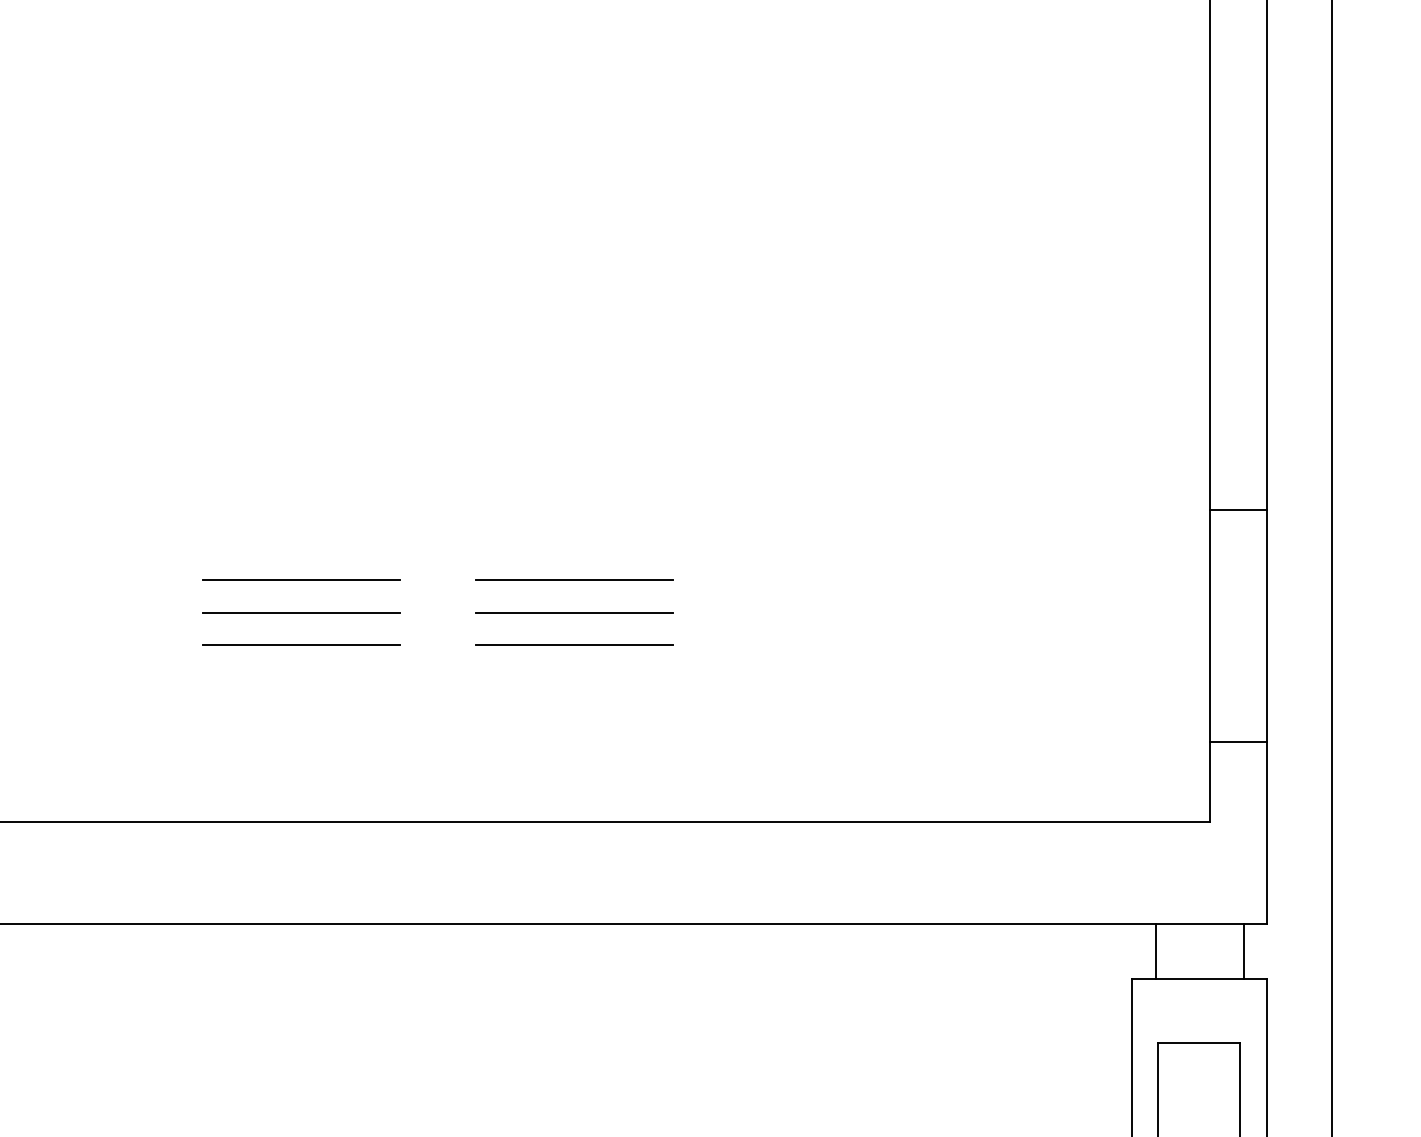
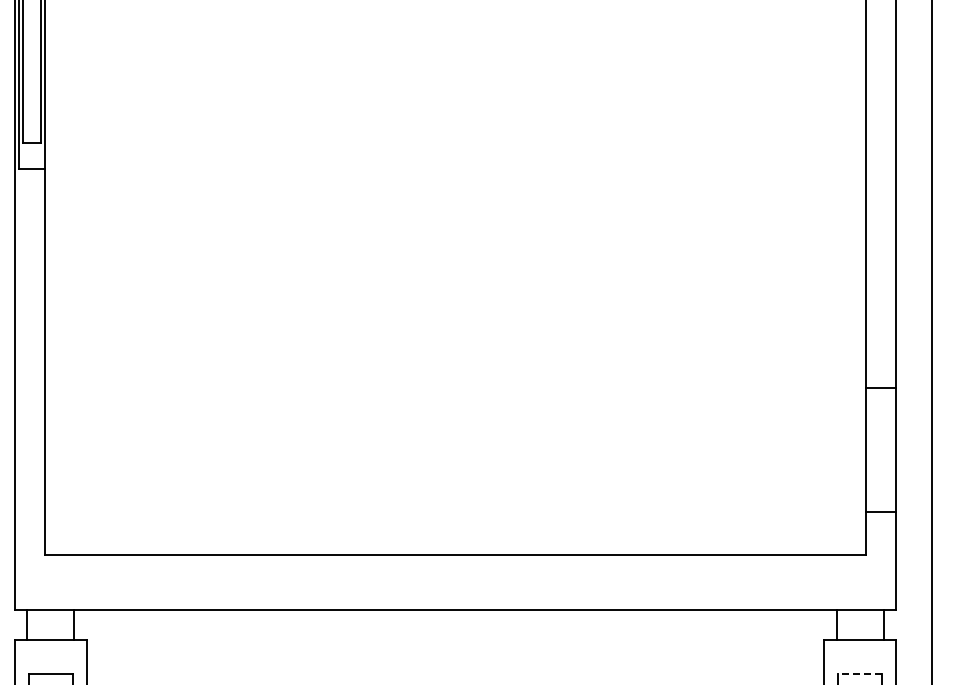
line: (300, 579) -> (378, 425), removed
line: (574, 579) -> (525, 425), removed
line: (300, 612) -> (378, 443), removed
line: (574, 612) -> (525, 443), removed
line: (300, 644) -> (378, 460), removed
line: (572, 644) -> (524, 460), removed
line: (1199, 1044) -> (860, 674), solid -> dashed

